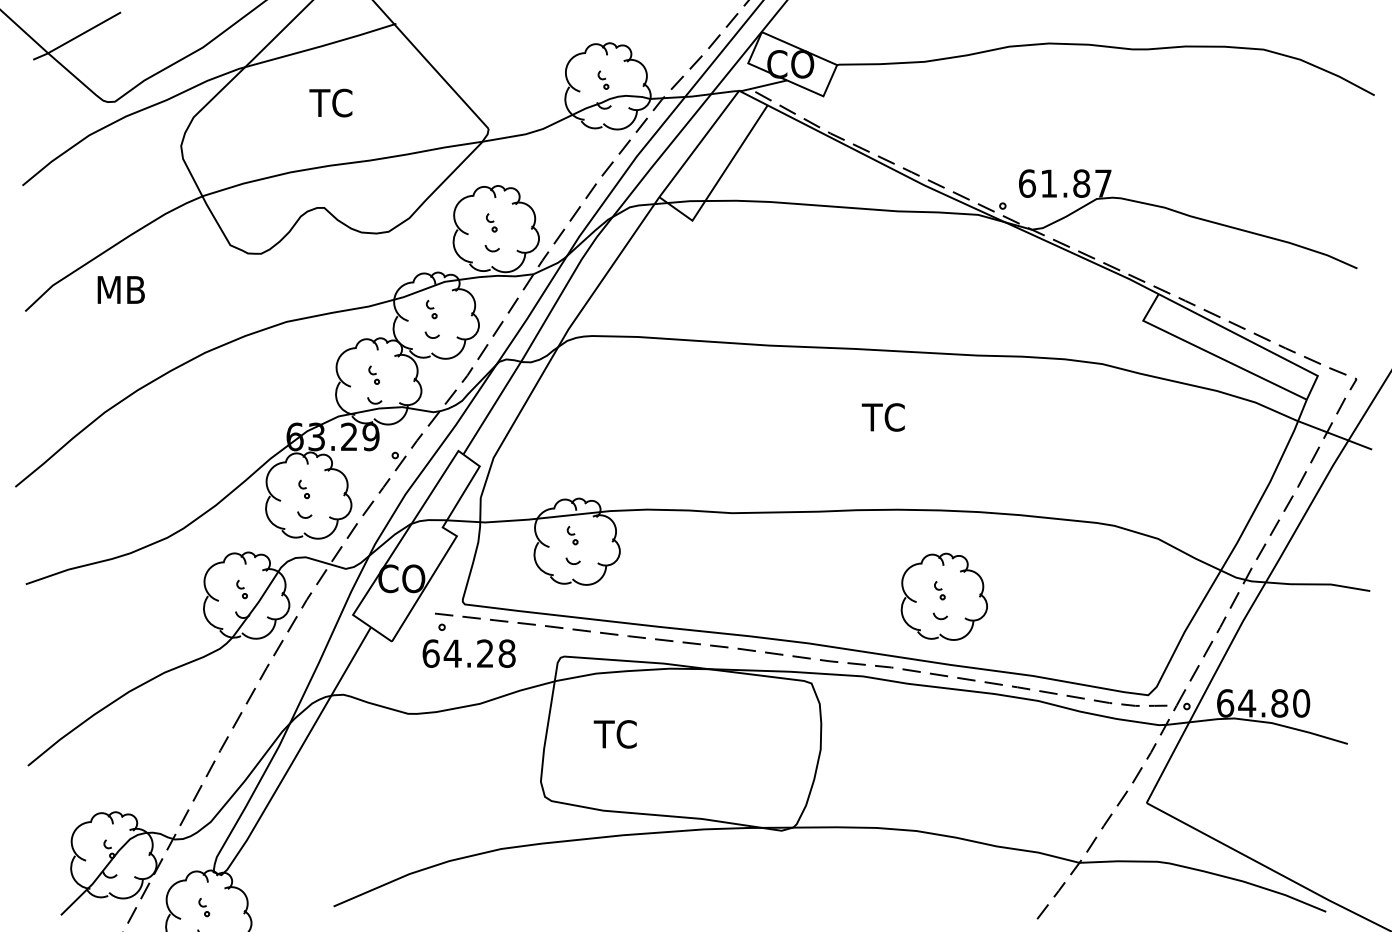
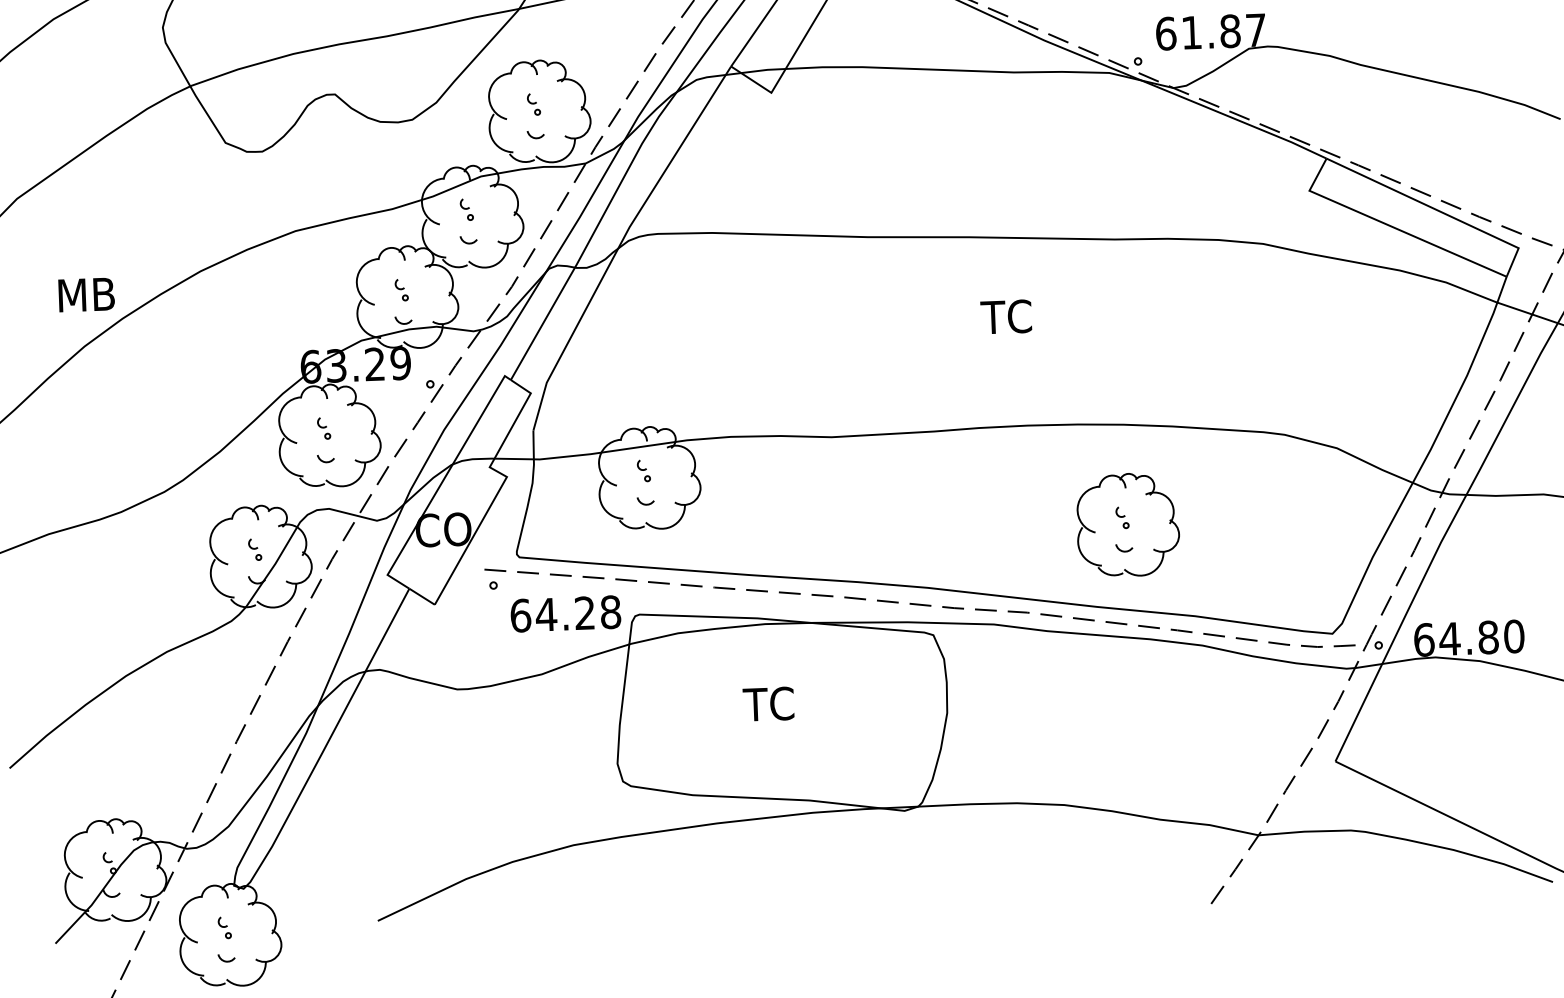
text: (120, 289) -> (85, 294), moved
part: (943, 596) -> (1127, 524), moved
text: (468, 653) -> (565, 613), moved
text: (614, 734) -> (767, 704), moved

